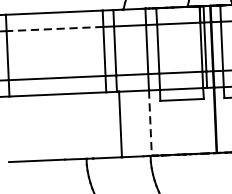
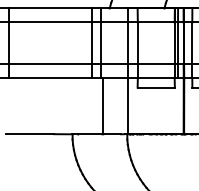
line: (54, 29) -> (50, 22), dashed -> solid
line: (150, 123) -> (128, 106), dashed -> solid

